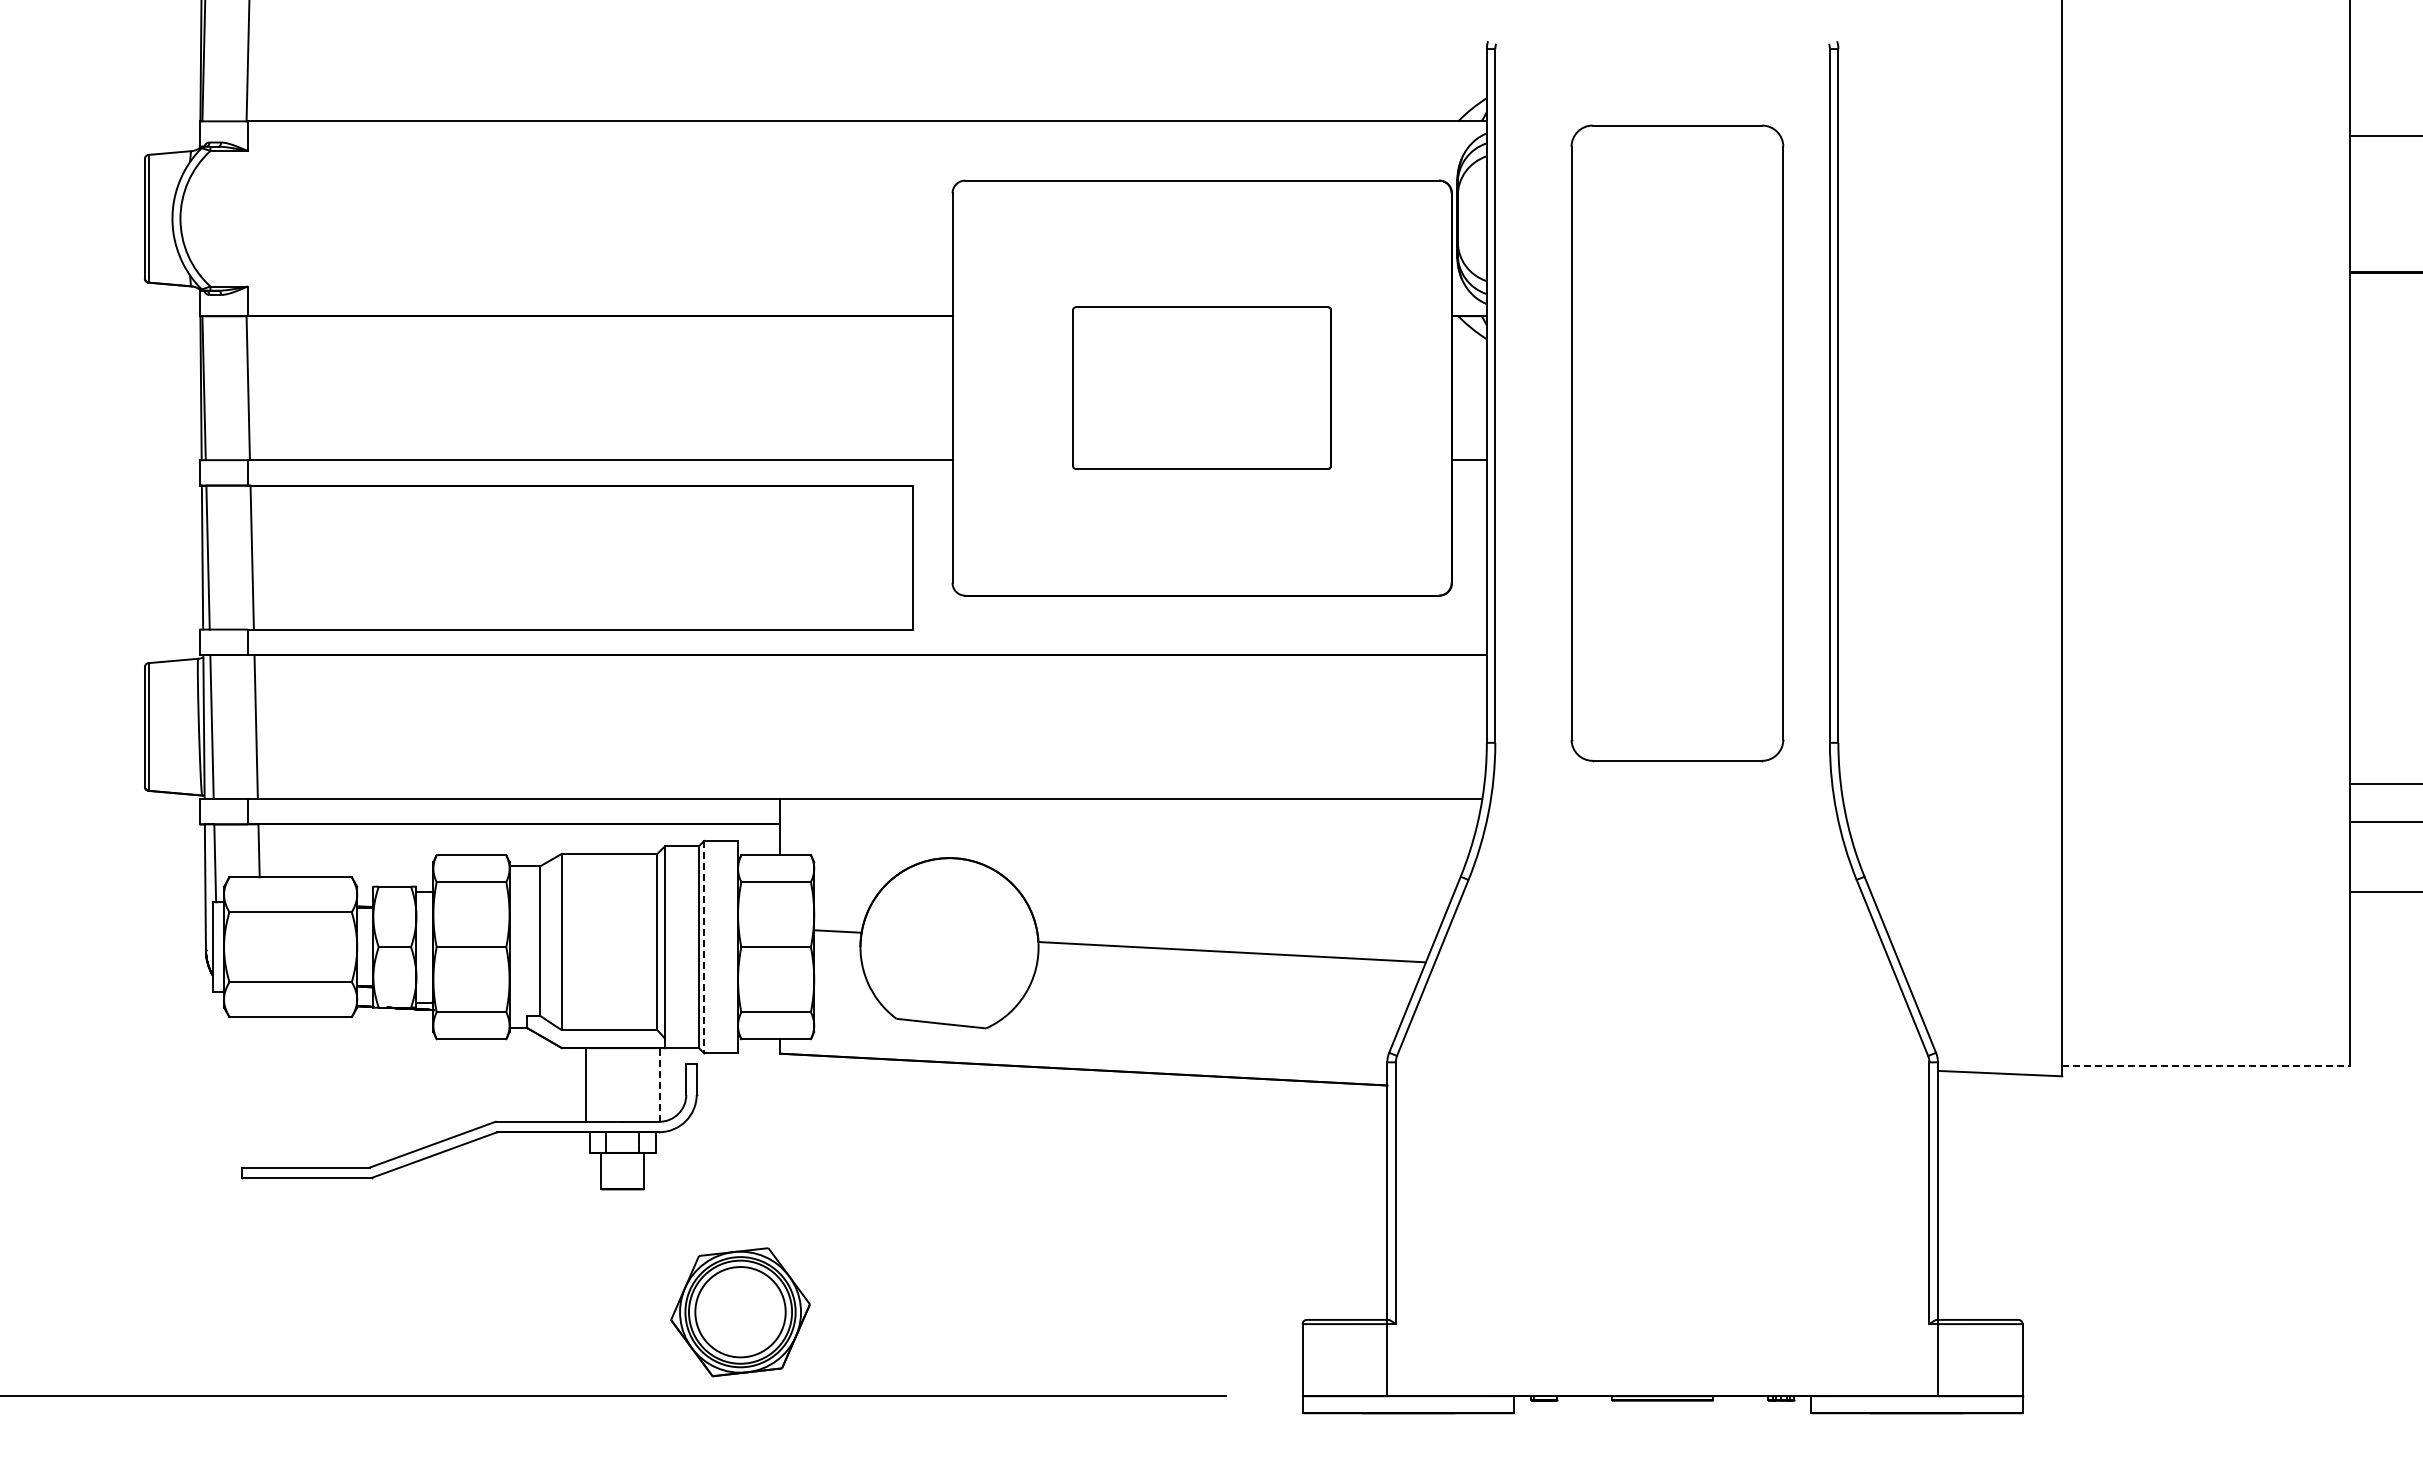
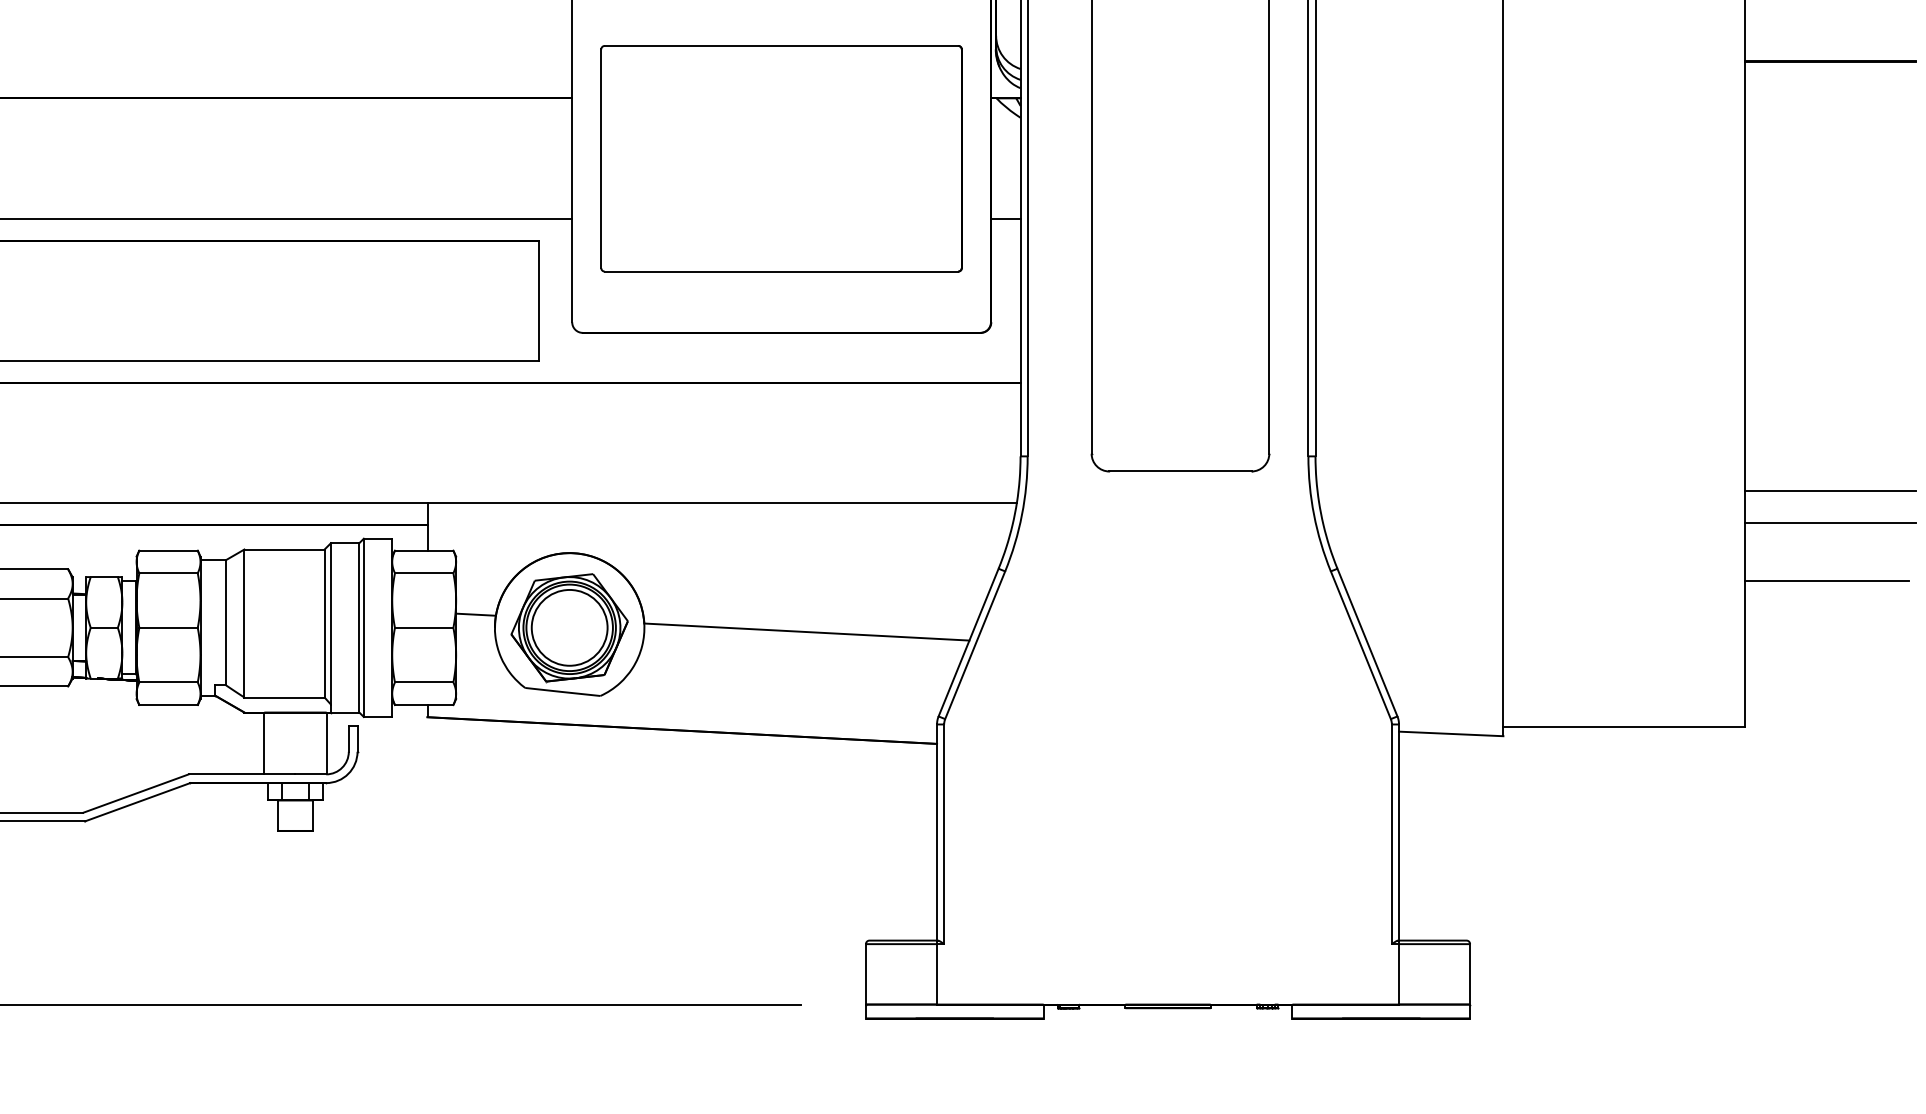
part: (1201, 387) -> (781, 158), size x1.67
line: (704, 947) -> (364, 628), dashed -> solid
line: (2206, 1065) -> (1624, 727), dashed -> solid
line: (659, 1084) -> (326, 743), dashed -> solid
part: (740, 1312) -> (569, 628), moved

